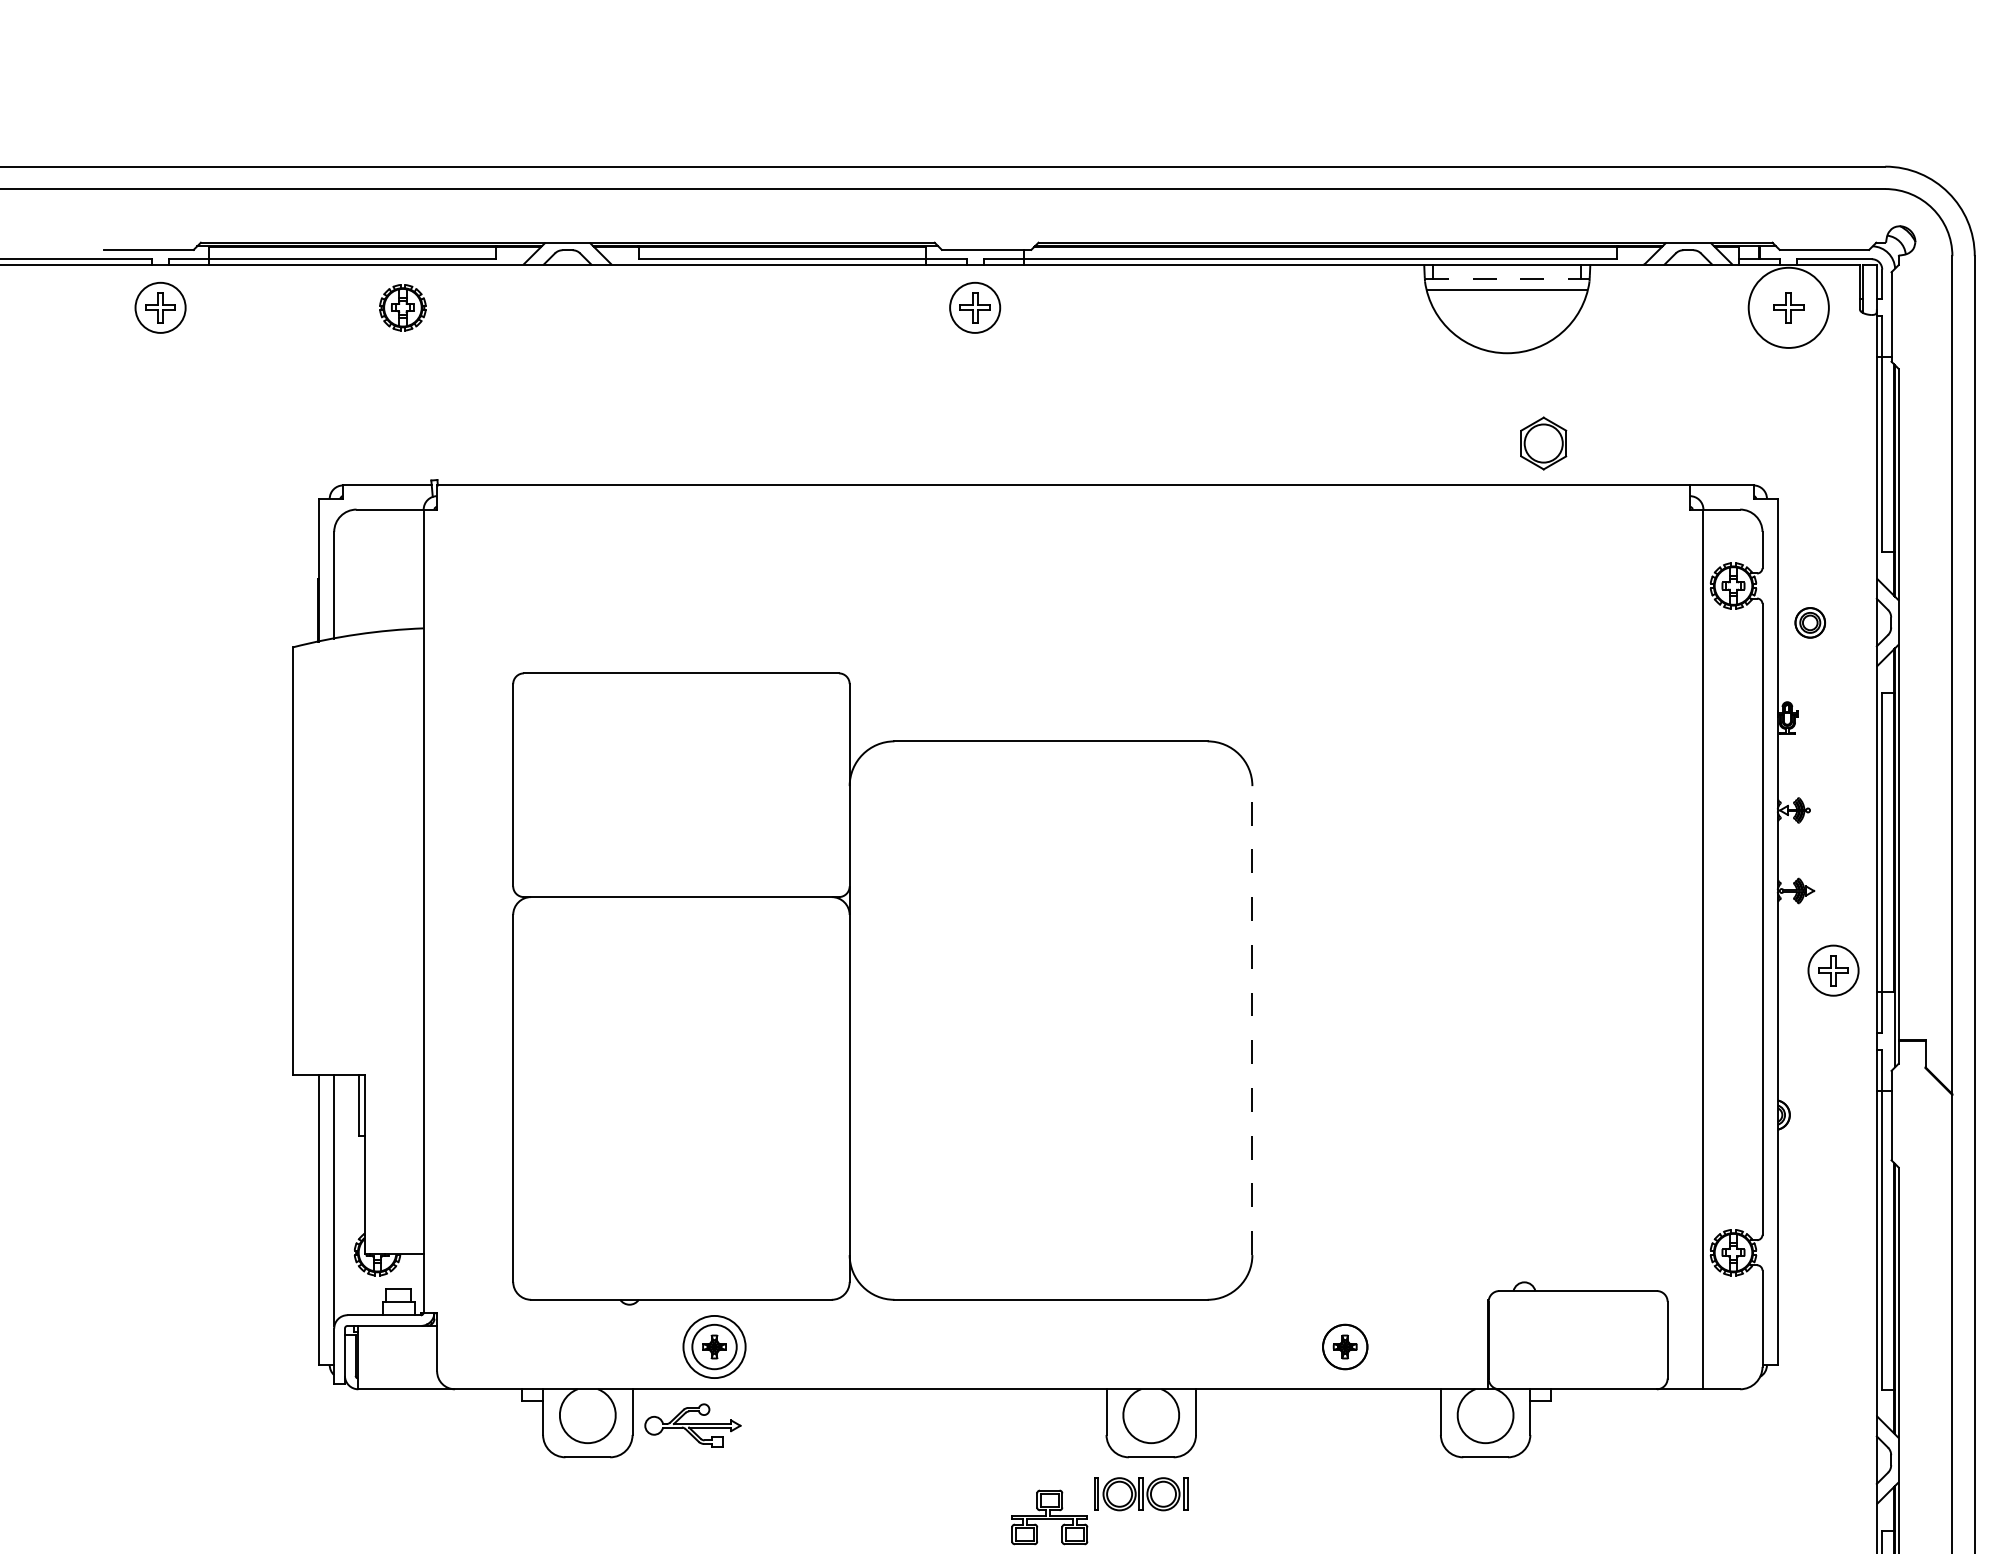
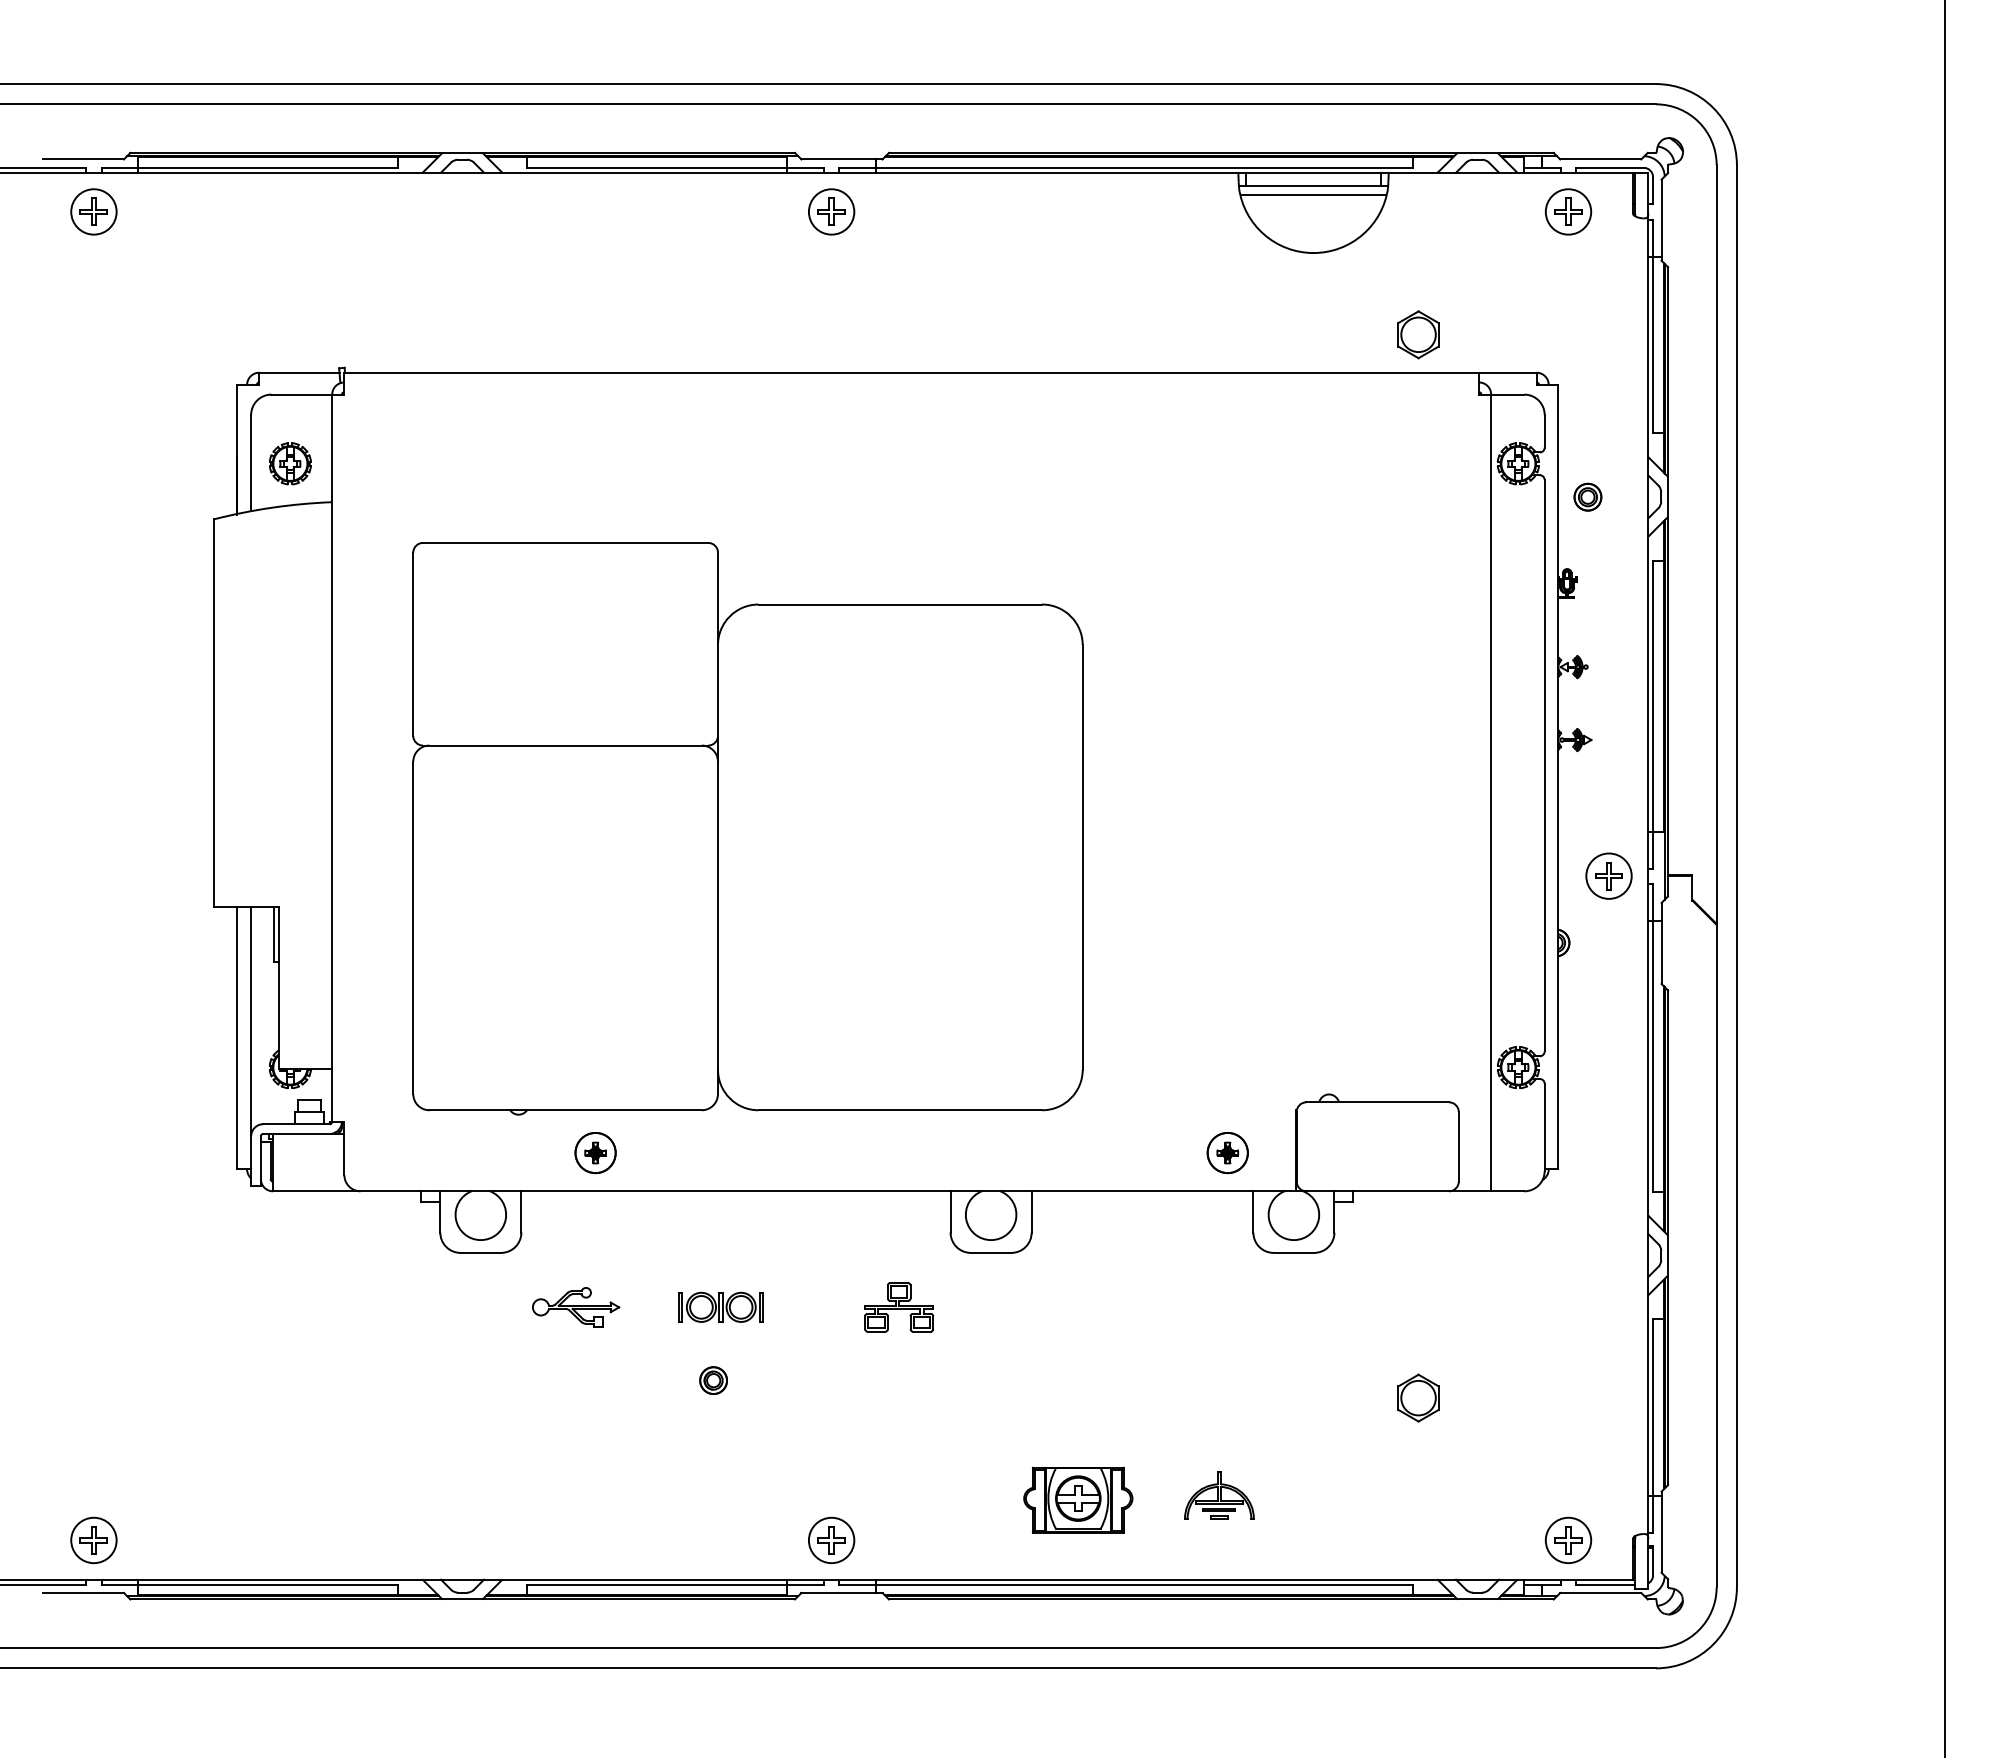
line: (1507, 278) -> (1313, 185), dashed -> solid
part: (401, 307) -> (289, 463), moved
circle: (1788, 307) -> (1568, 211), size x0.62
part: (1543, 443) -> (1418, 334), moved
part: (1832, 969) -> (1608, 875), moved
line: (1252, 1019) -> (1082, 856), dashed -> solid
circle: (714, 1346) -> (595, 1152), size x0.71
part: (1344, 1347) -> (1227, 1153), moved
part: (693, 1425) -> (576, 1307), moved
part: (1140, 1493) -> (720, 1306), moved

